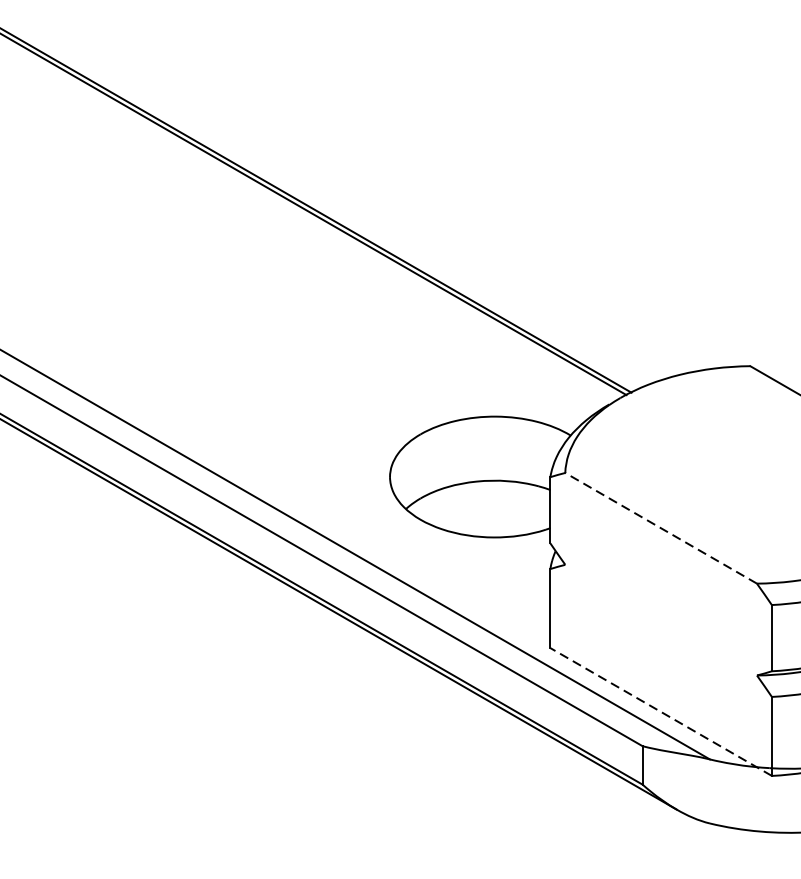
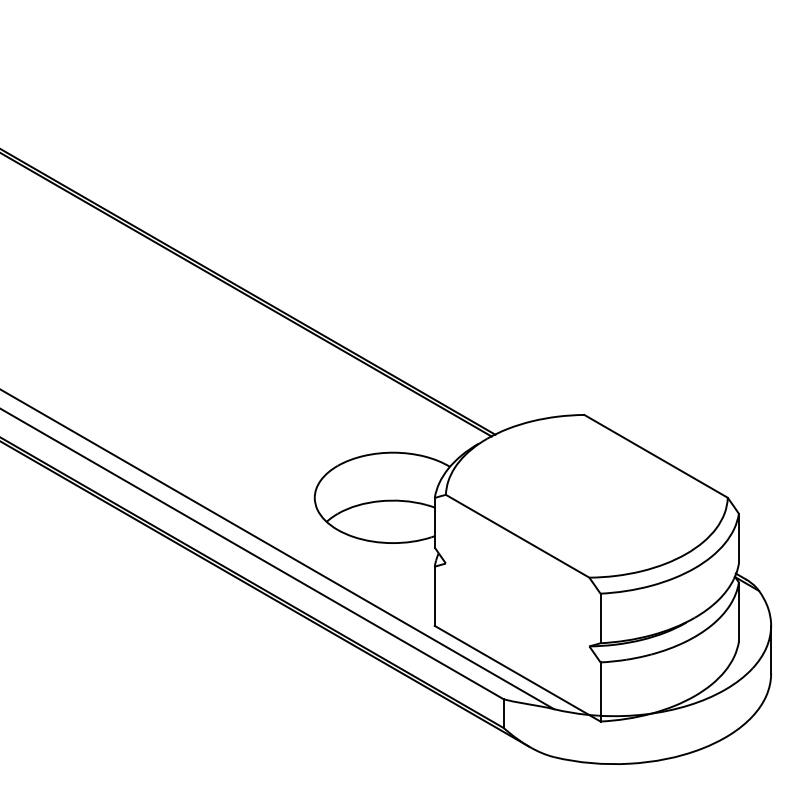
line: (660, 528) -> (517, 536), dashed -> solid
line: (660, 711) -> (517, 673), dashed -> solid

